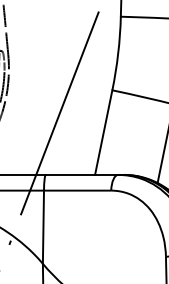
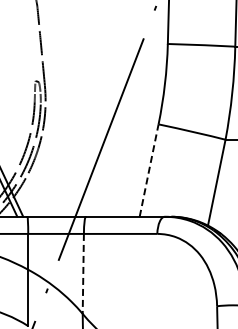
line: (104, 132) -> (149, 170), solid -> dashed
line: (43, 226) -> (83, 273), solid -> dashed

